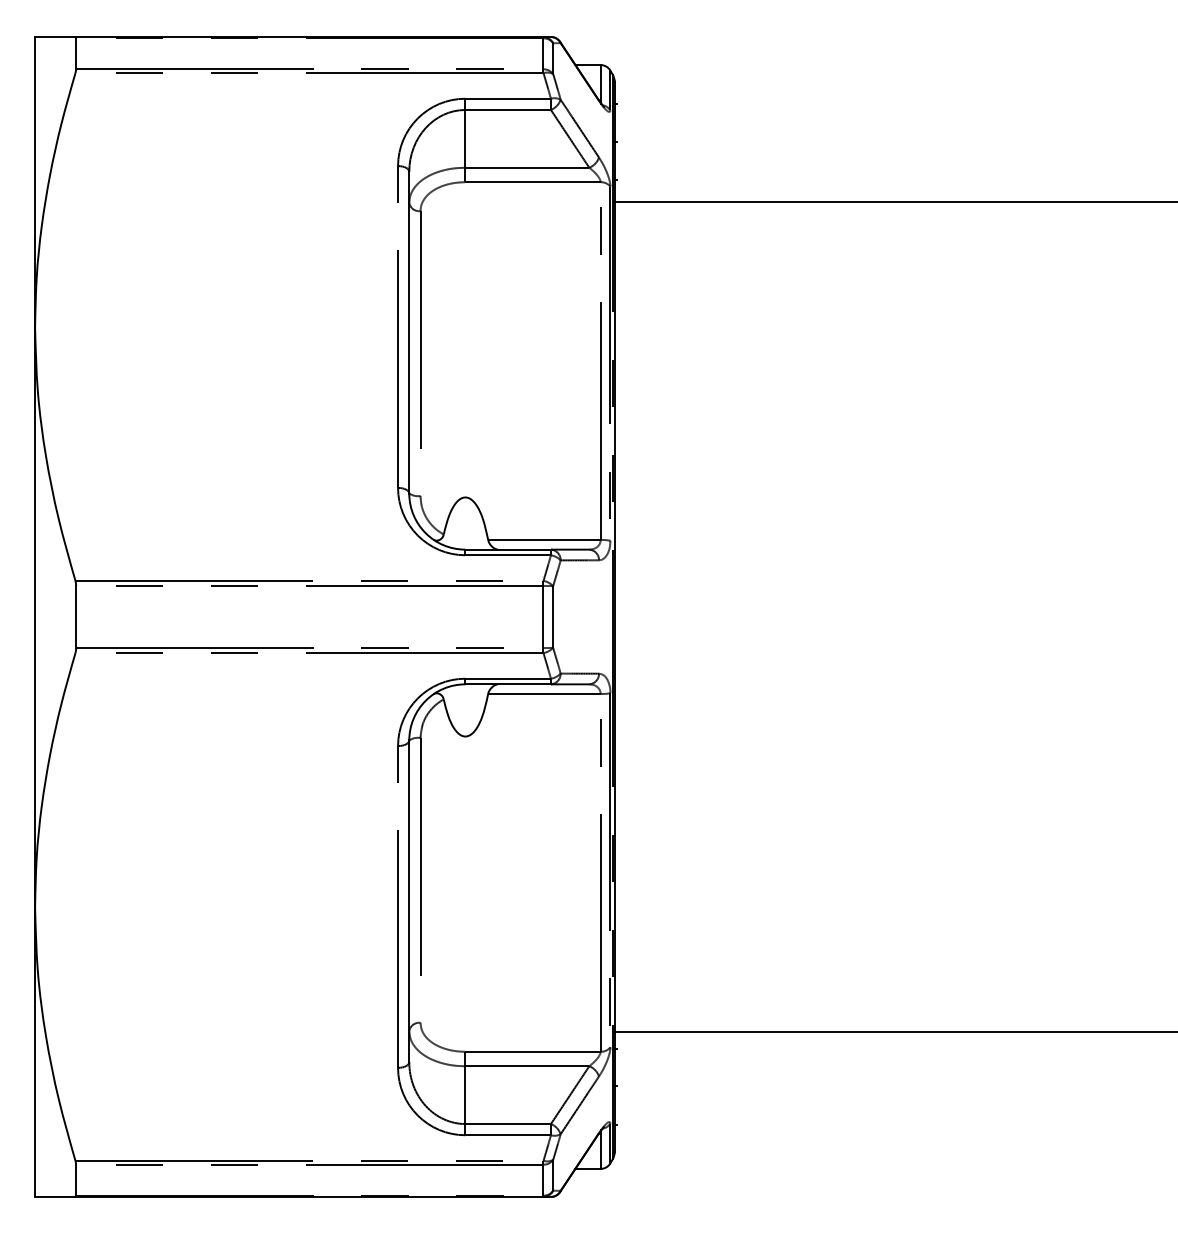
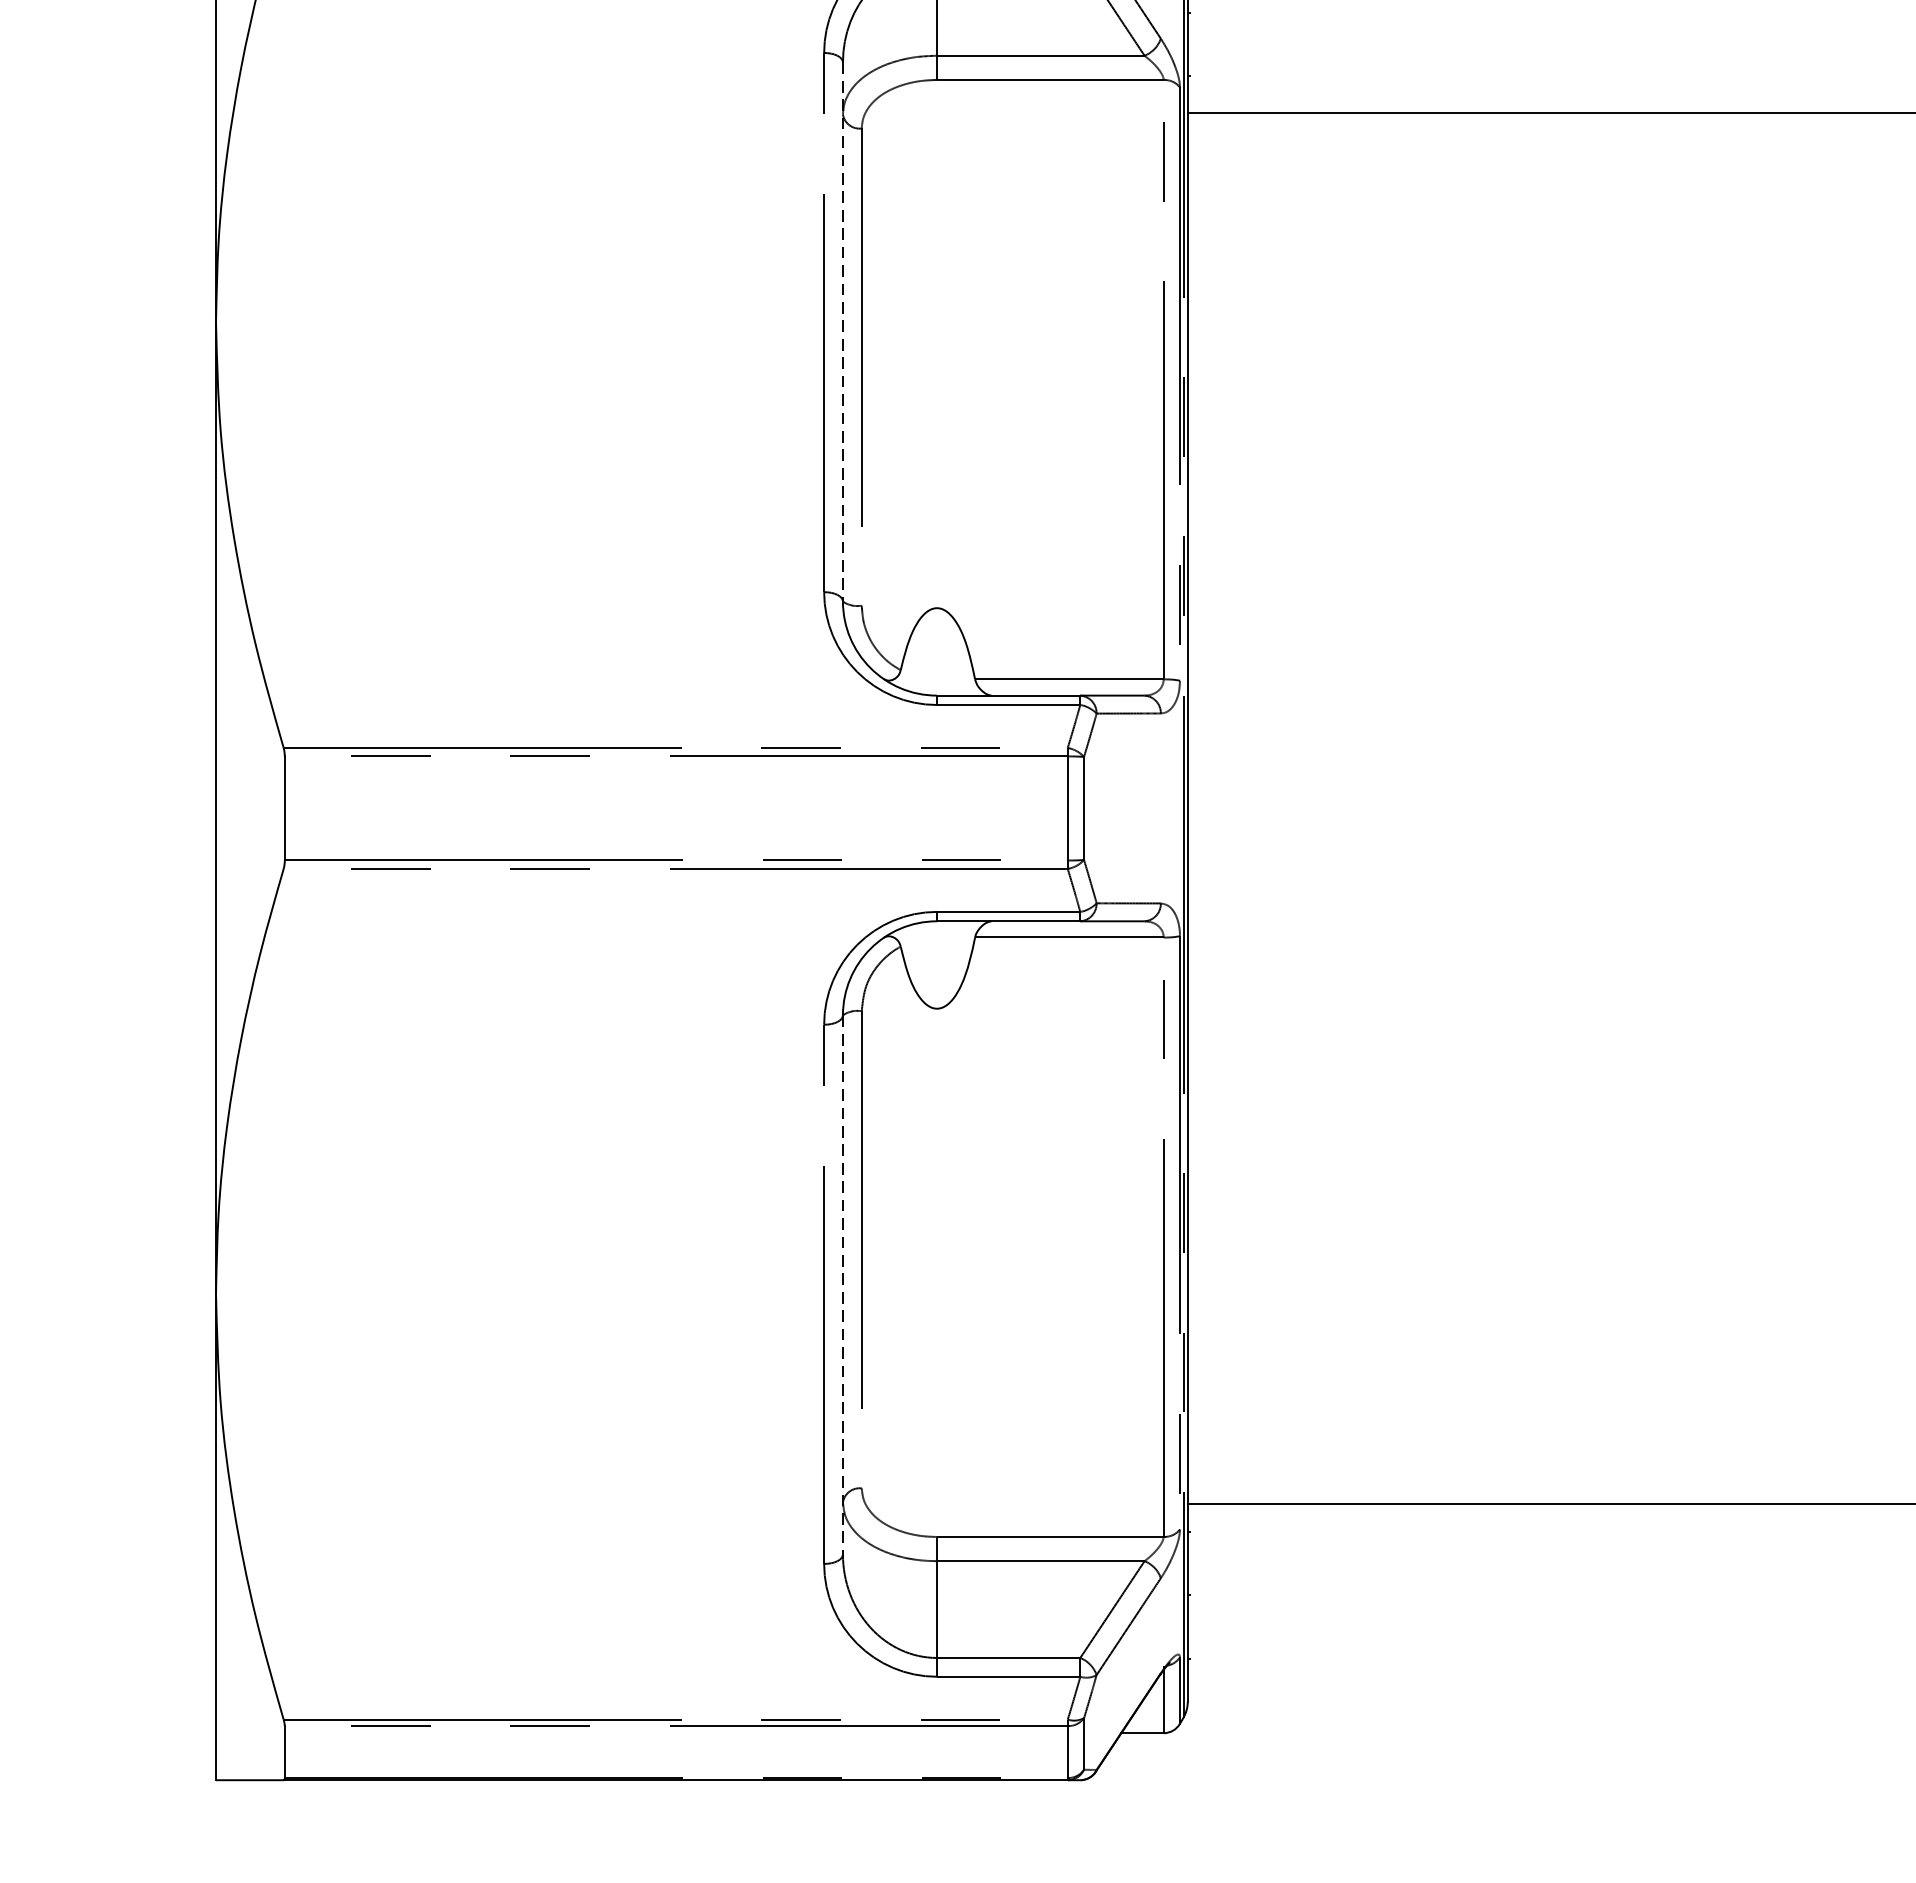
line: (409, 332) -> (843, 331), solid -> dashed
line: (409, 901) -> (843, 1285), solid -> dashed

